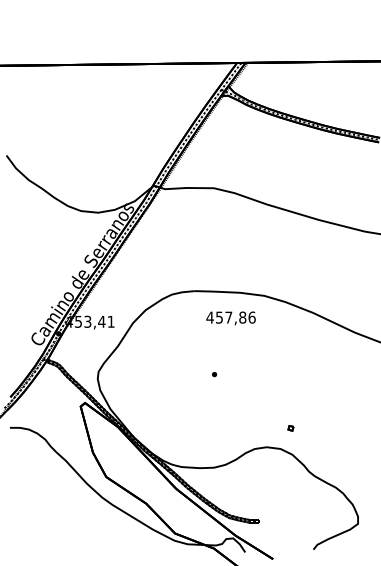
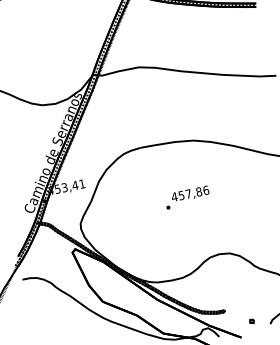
text: (230, 318) -> (190, 194), moved
part: (290, 428) -> (251, 321), moved

